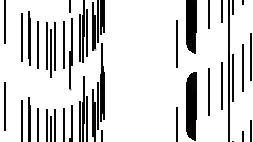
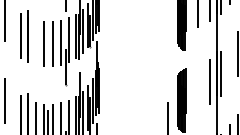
line: (176, 43) -> (167, 41), removed
line: (38, 44) -> (36, 42), removed
line: (51, 53) -> (48, 50), removed
line: (243, 67) -> (230, 64), removed
line: (209, 92) -> (198, 87), removed

